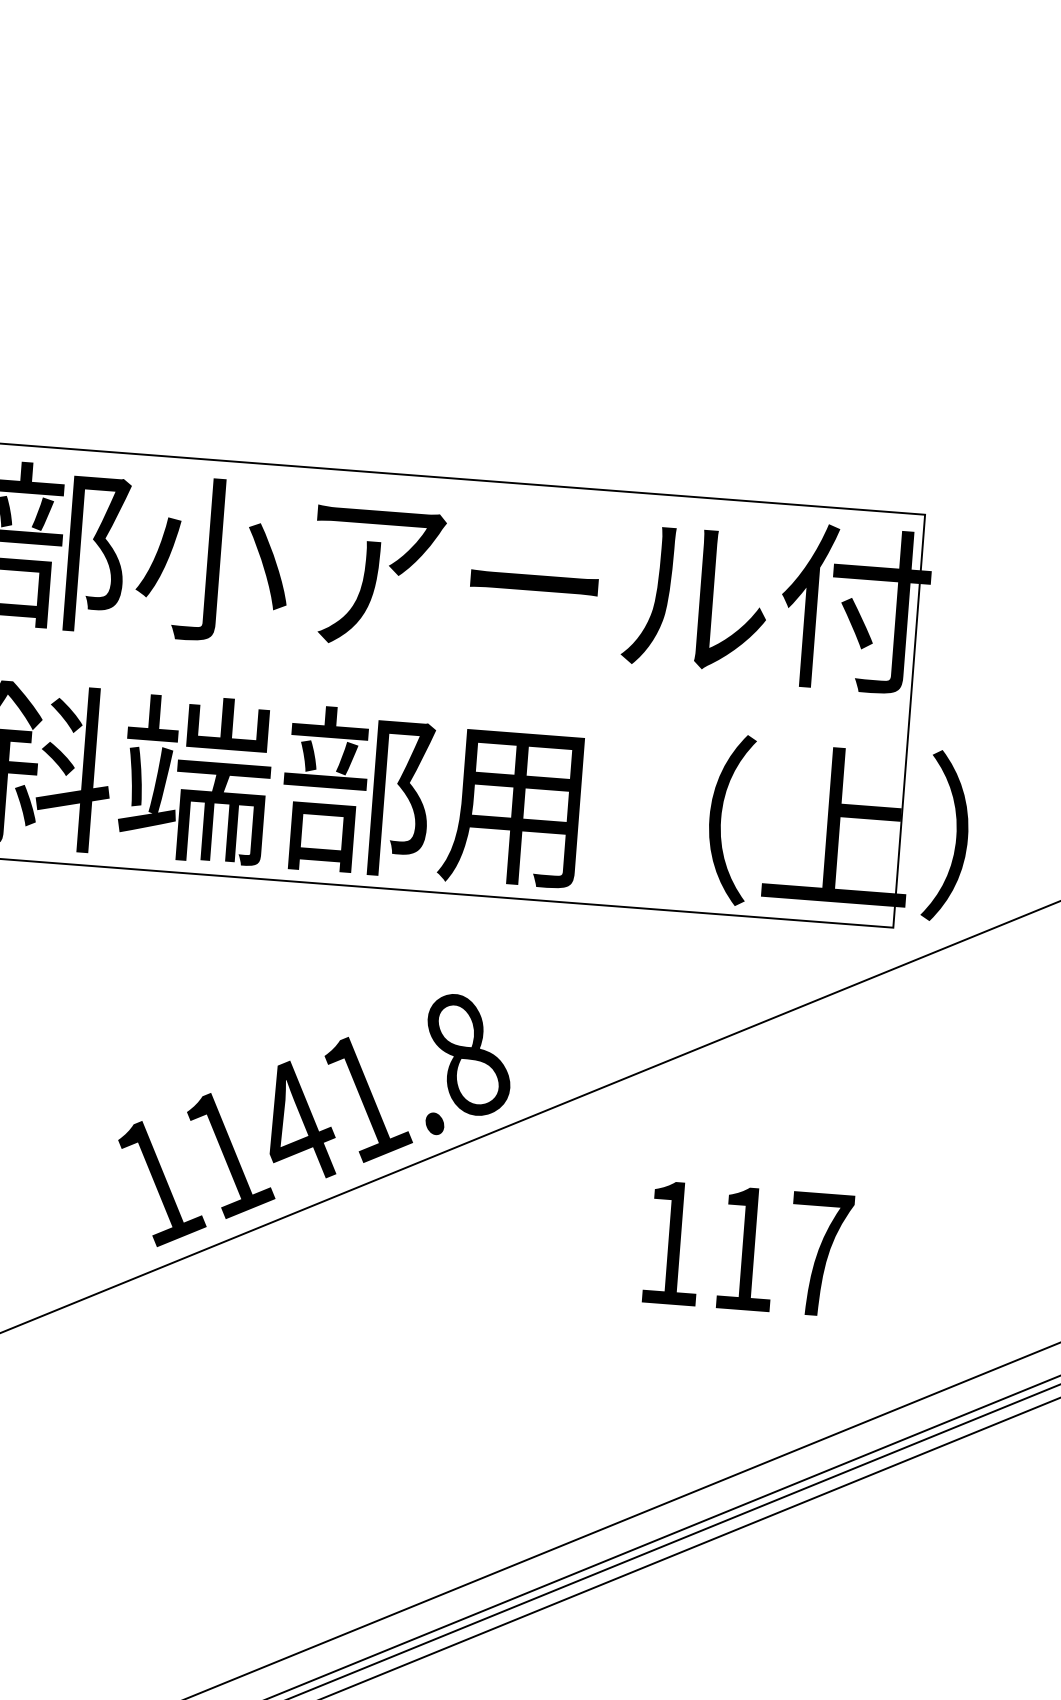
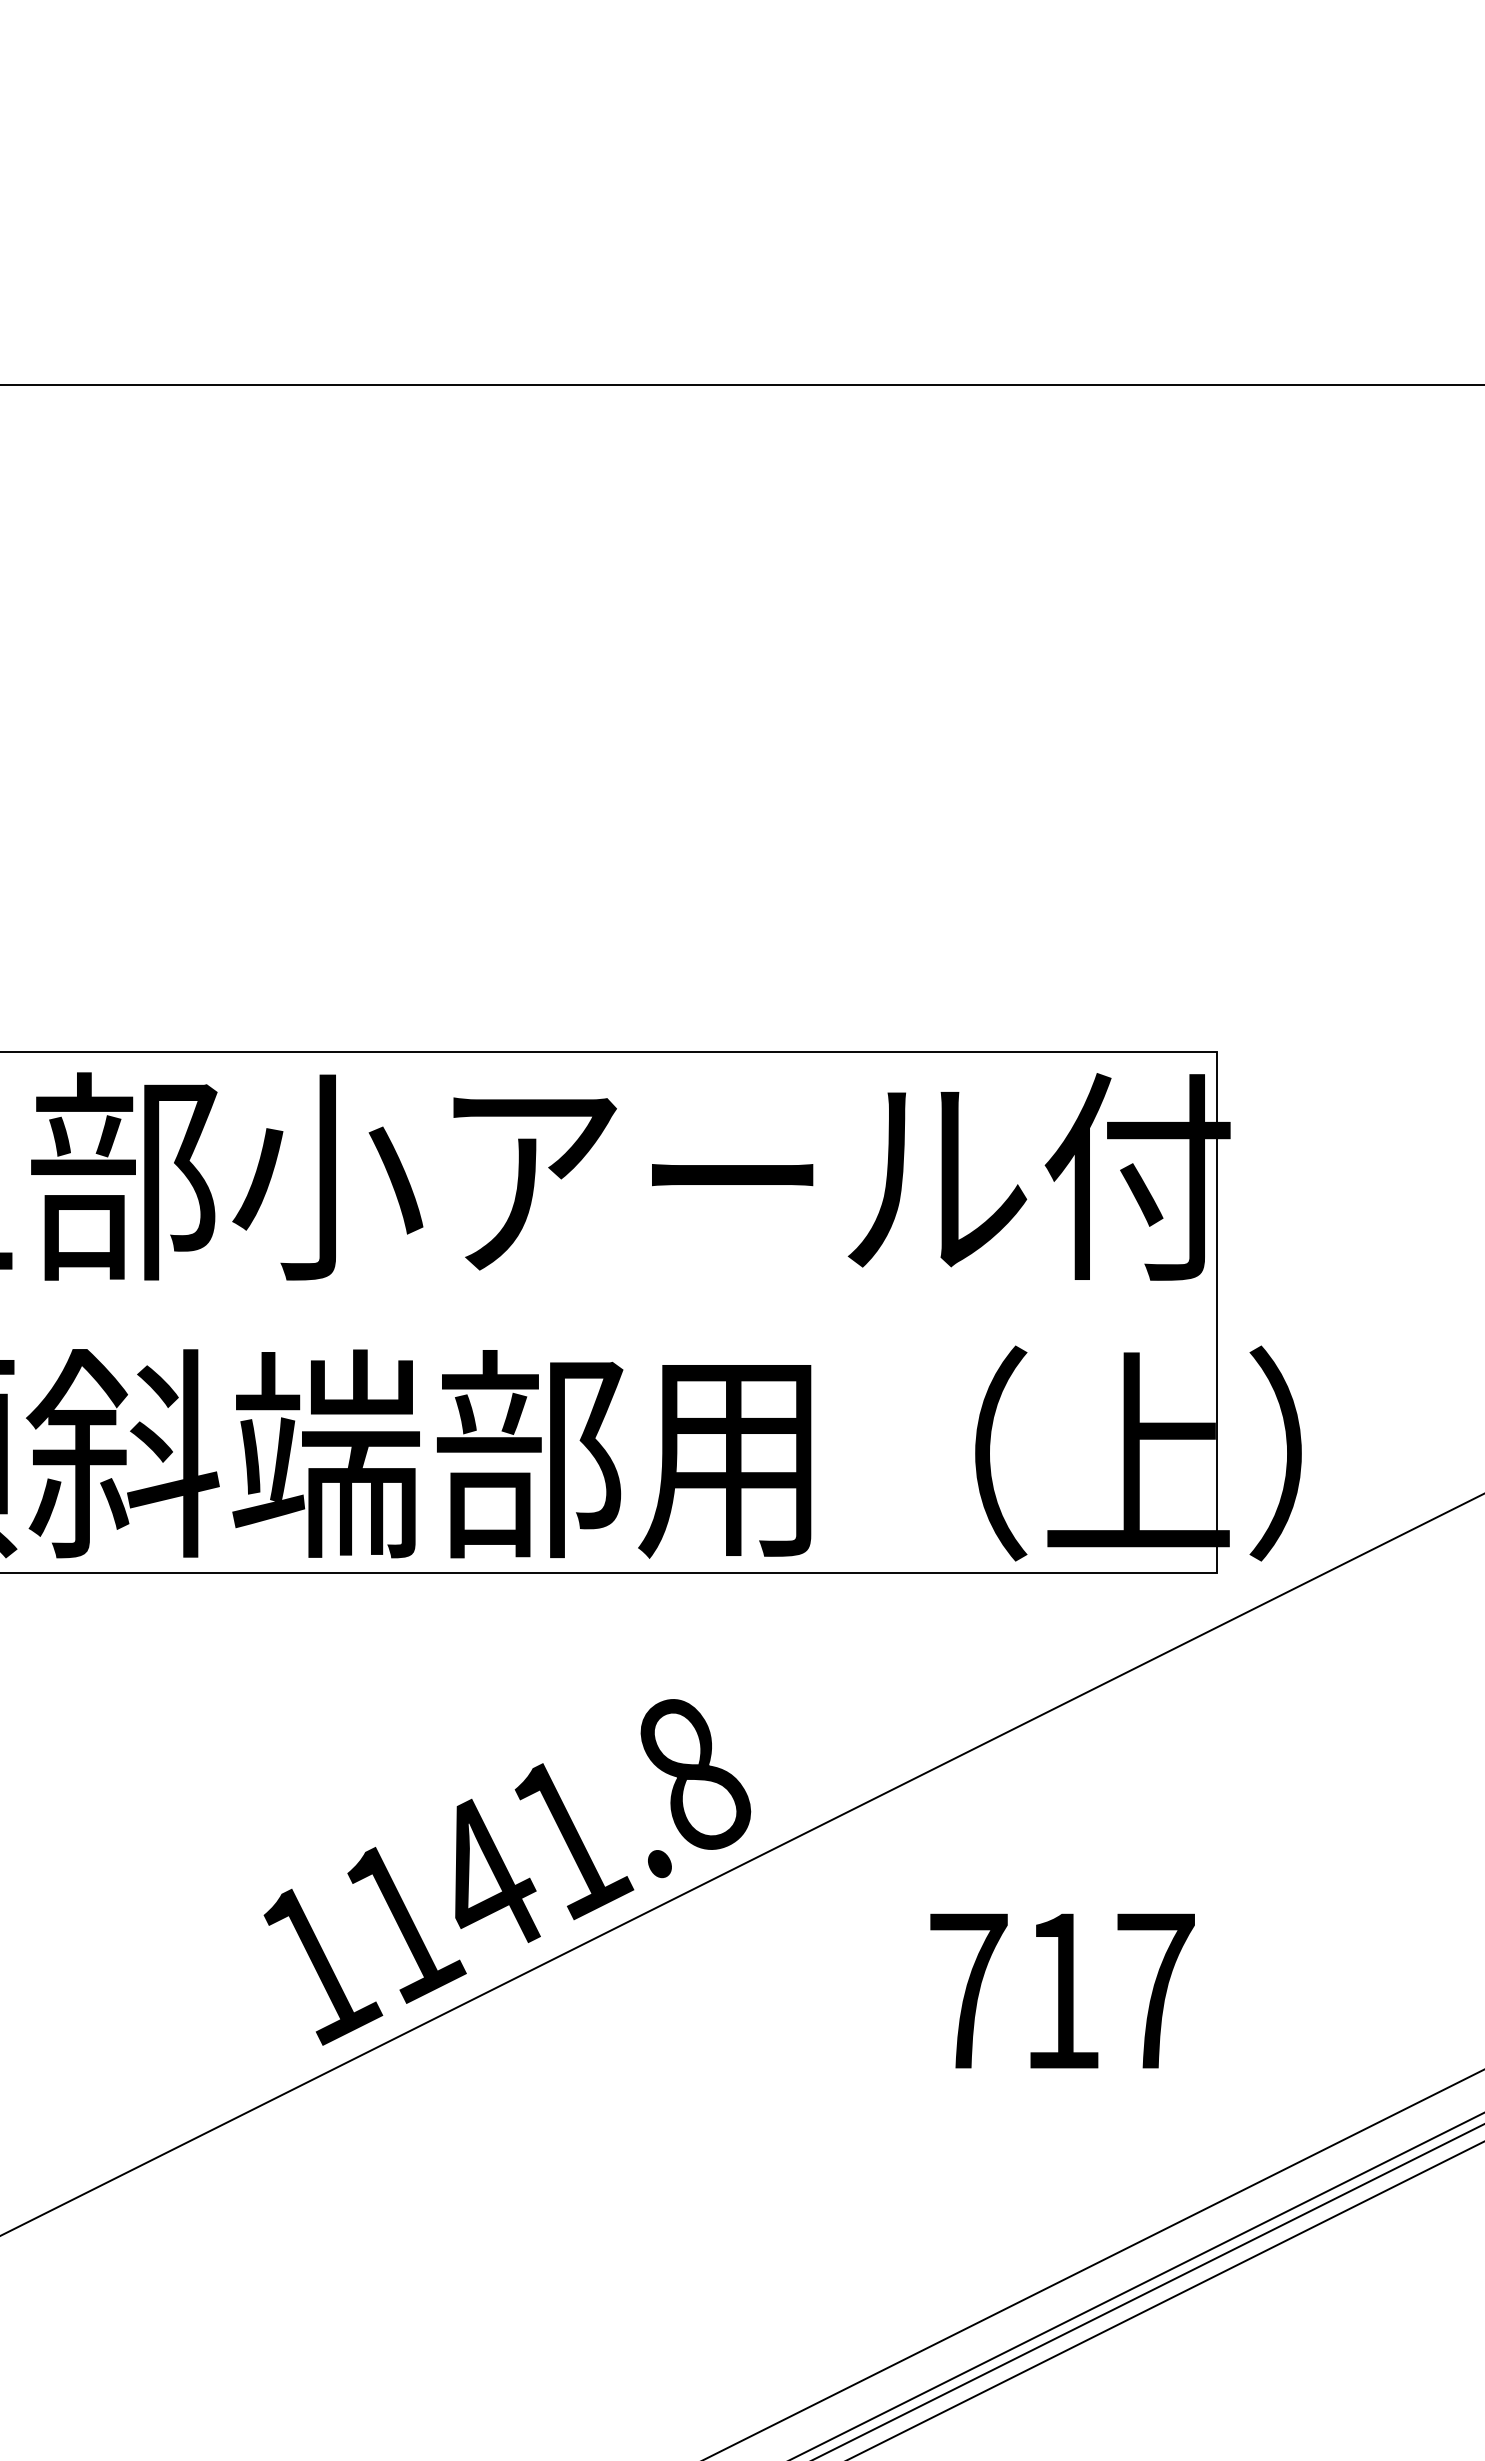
text: (671, 1242) -> (968, 1990), 117 -> 717

